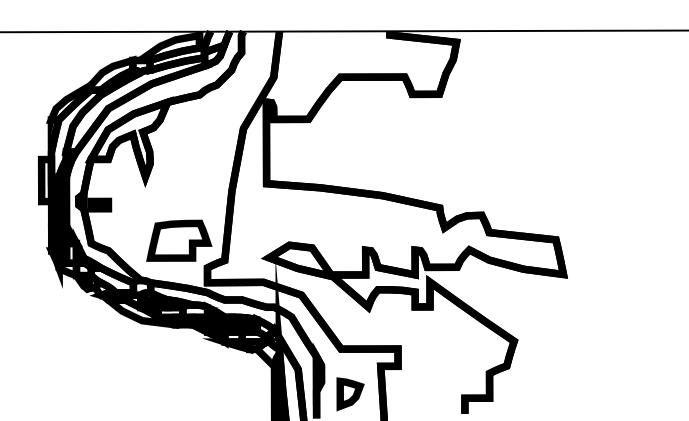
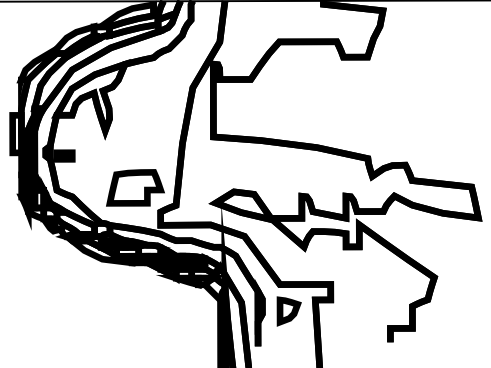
part: (350, 394) -> (289, 311), moved

